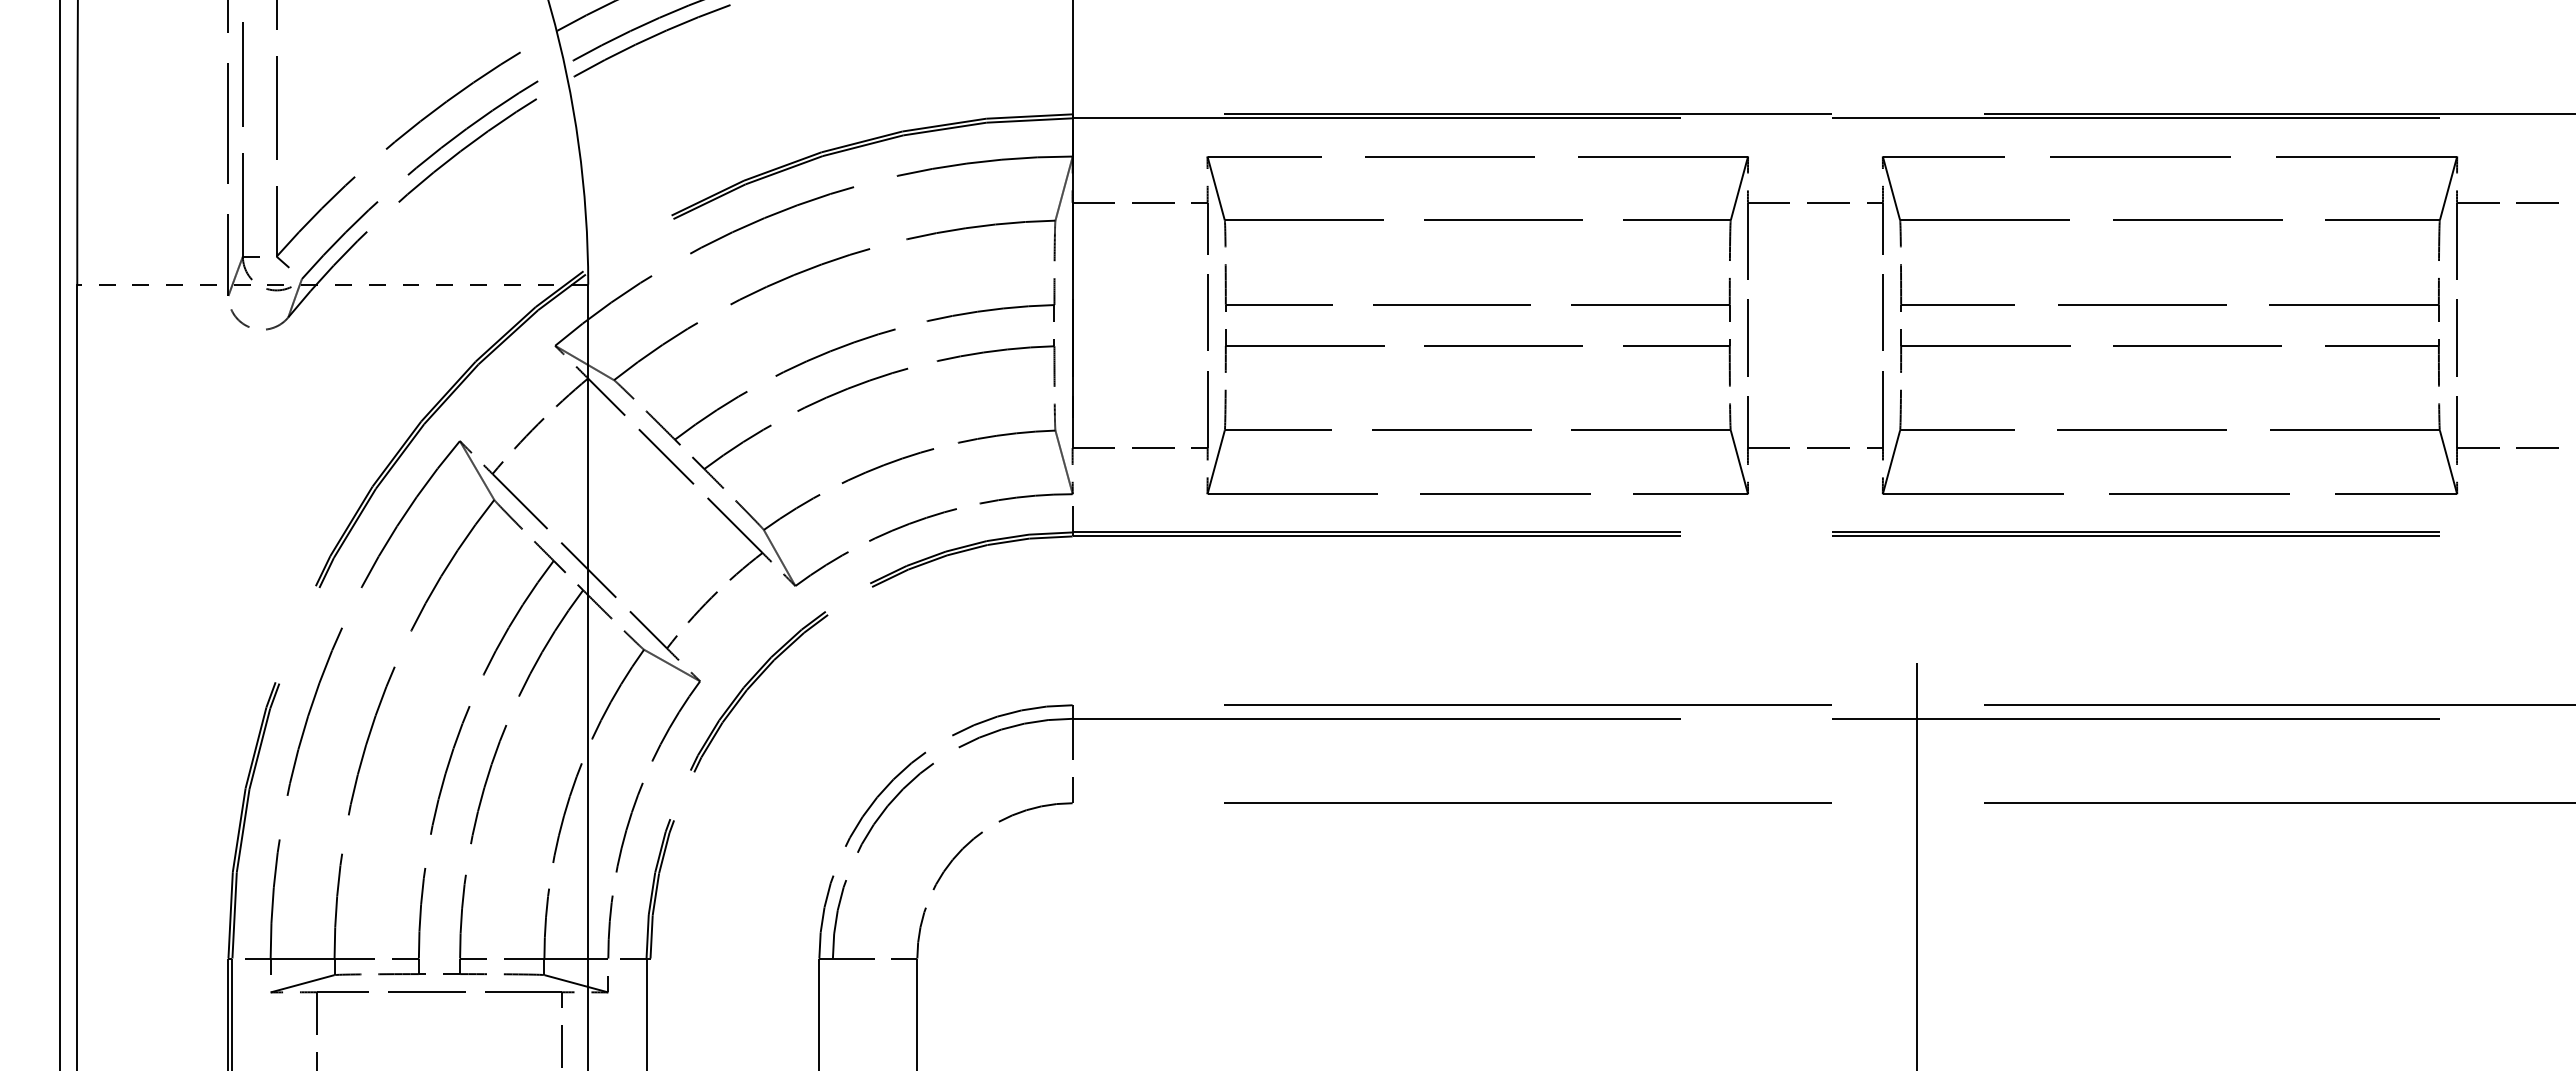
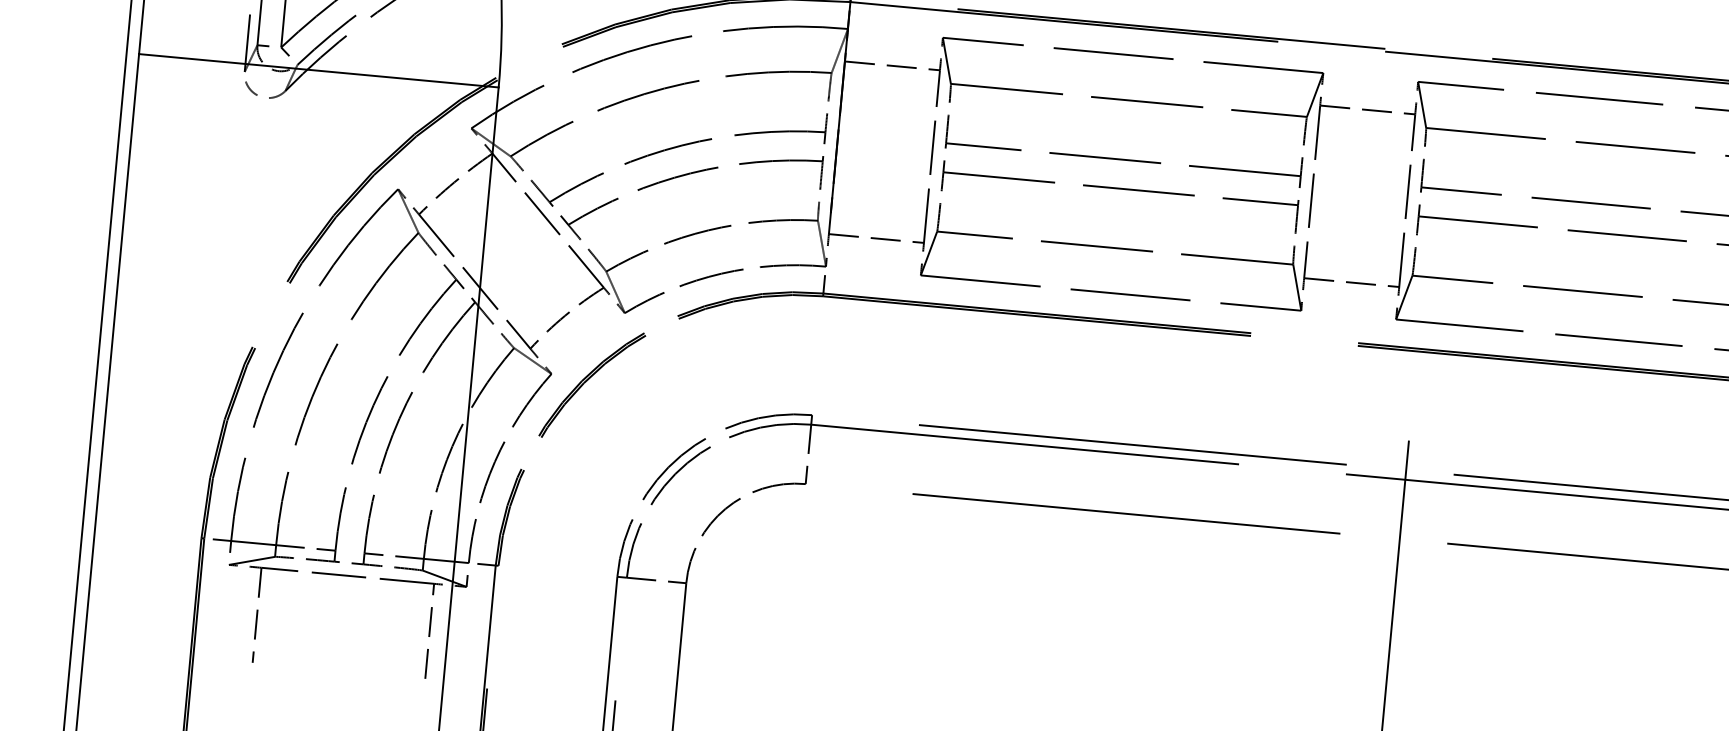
line: (332, 284) -> (318, 70), dashed -> solid

